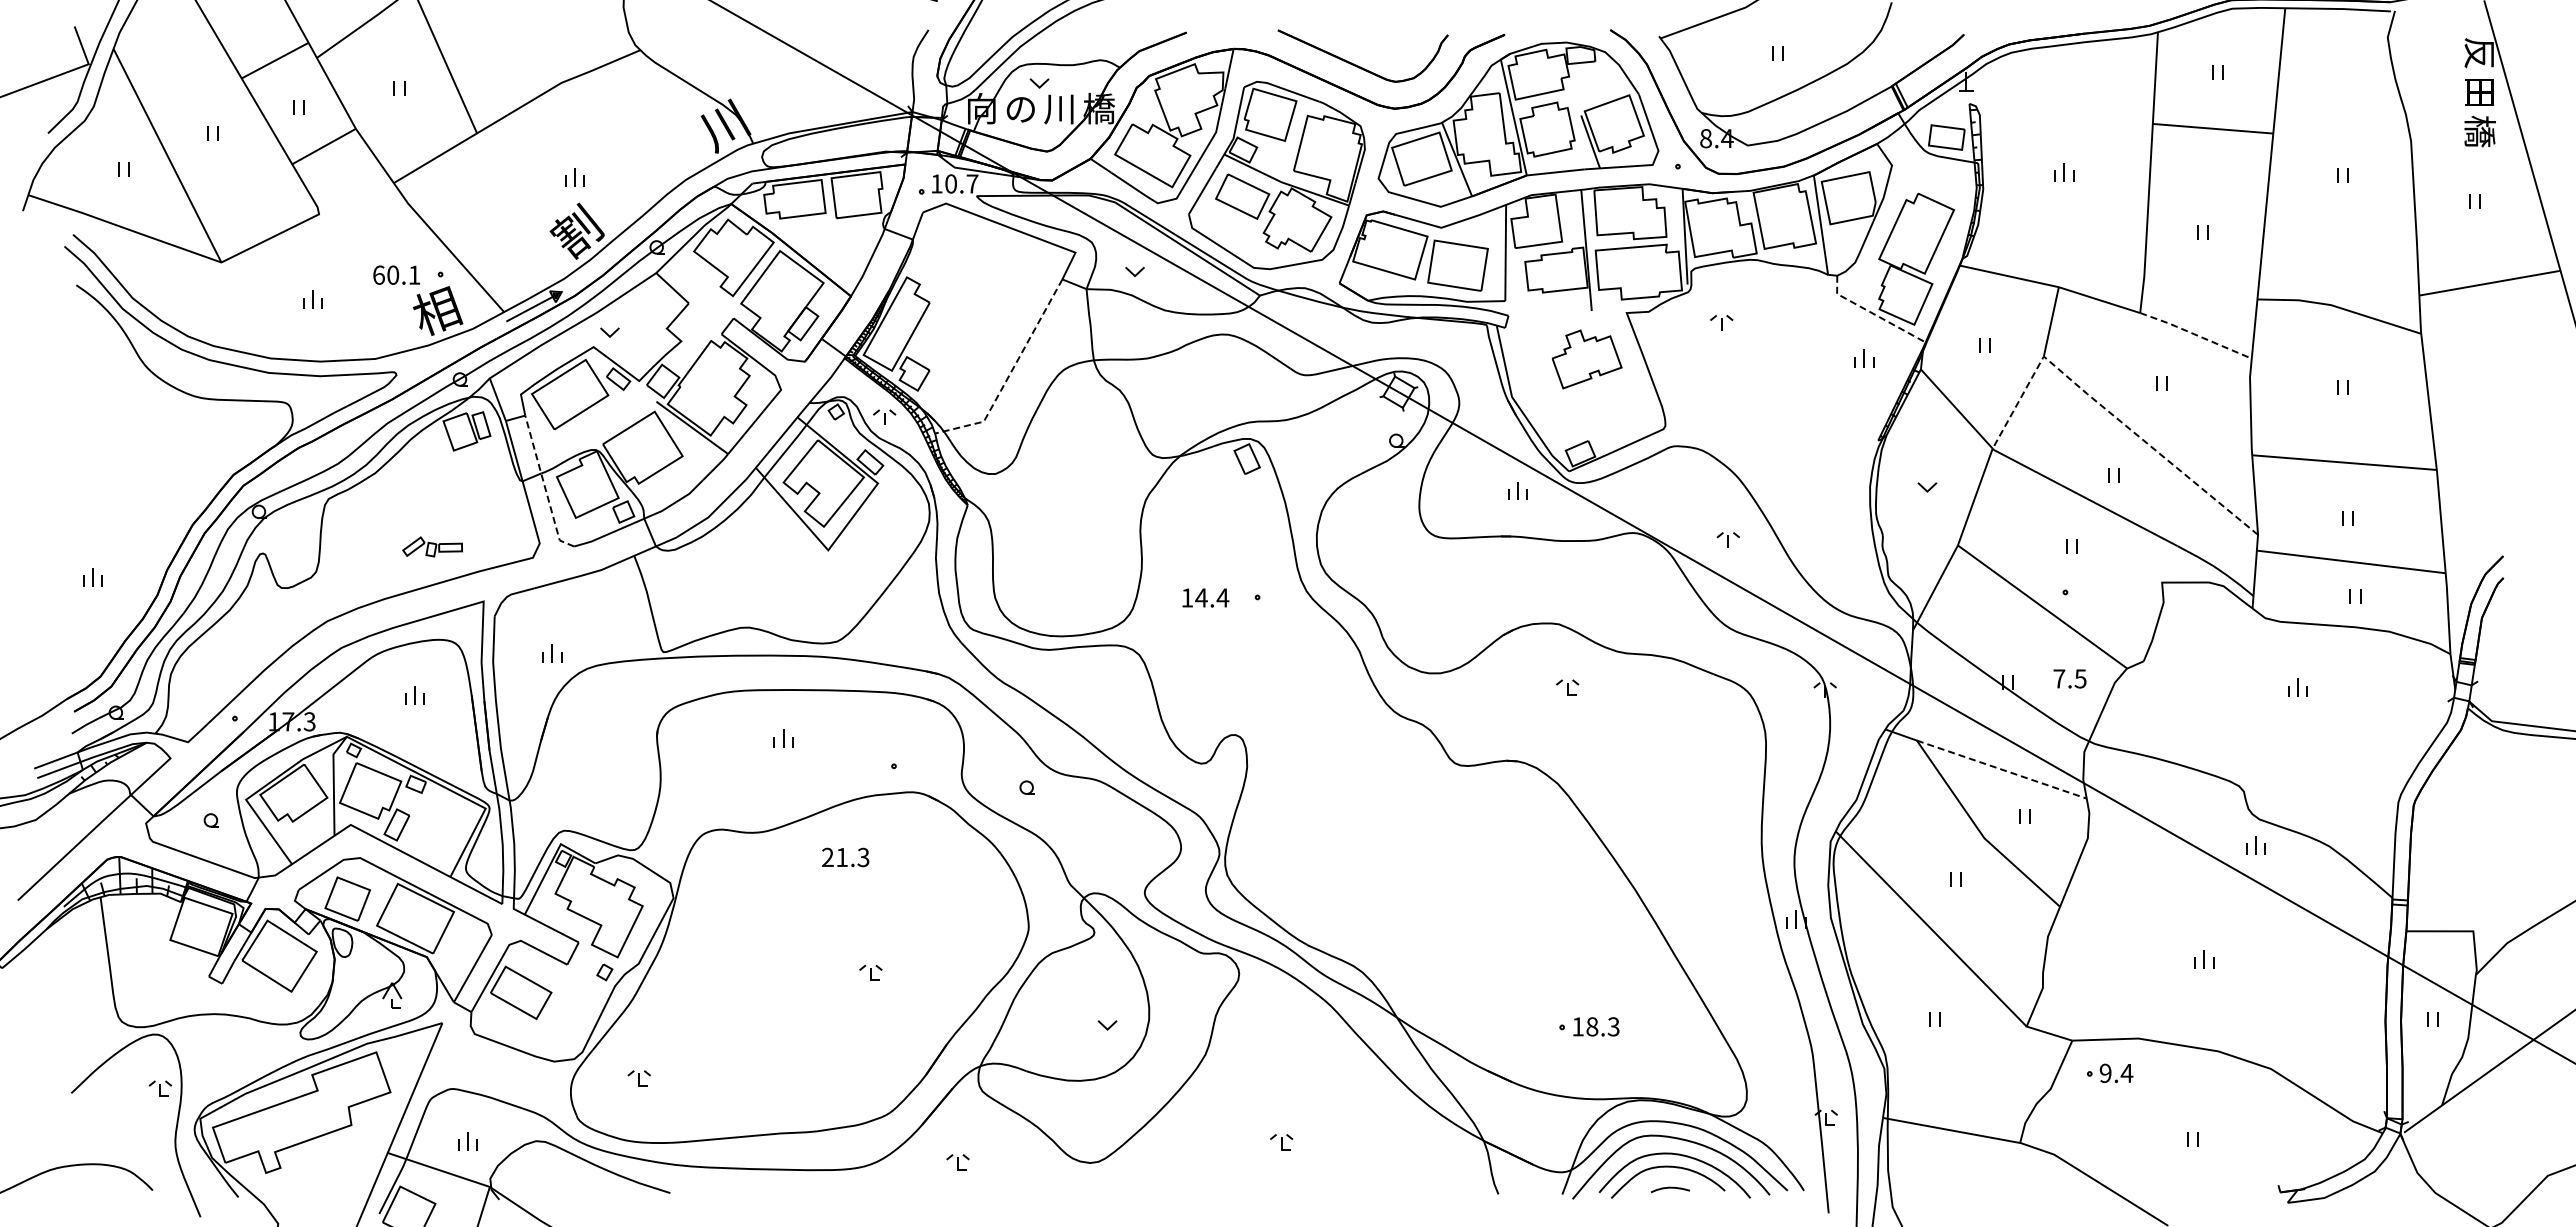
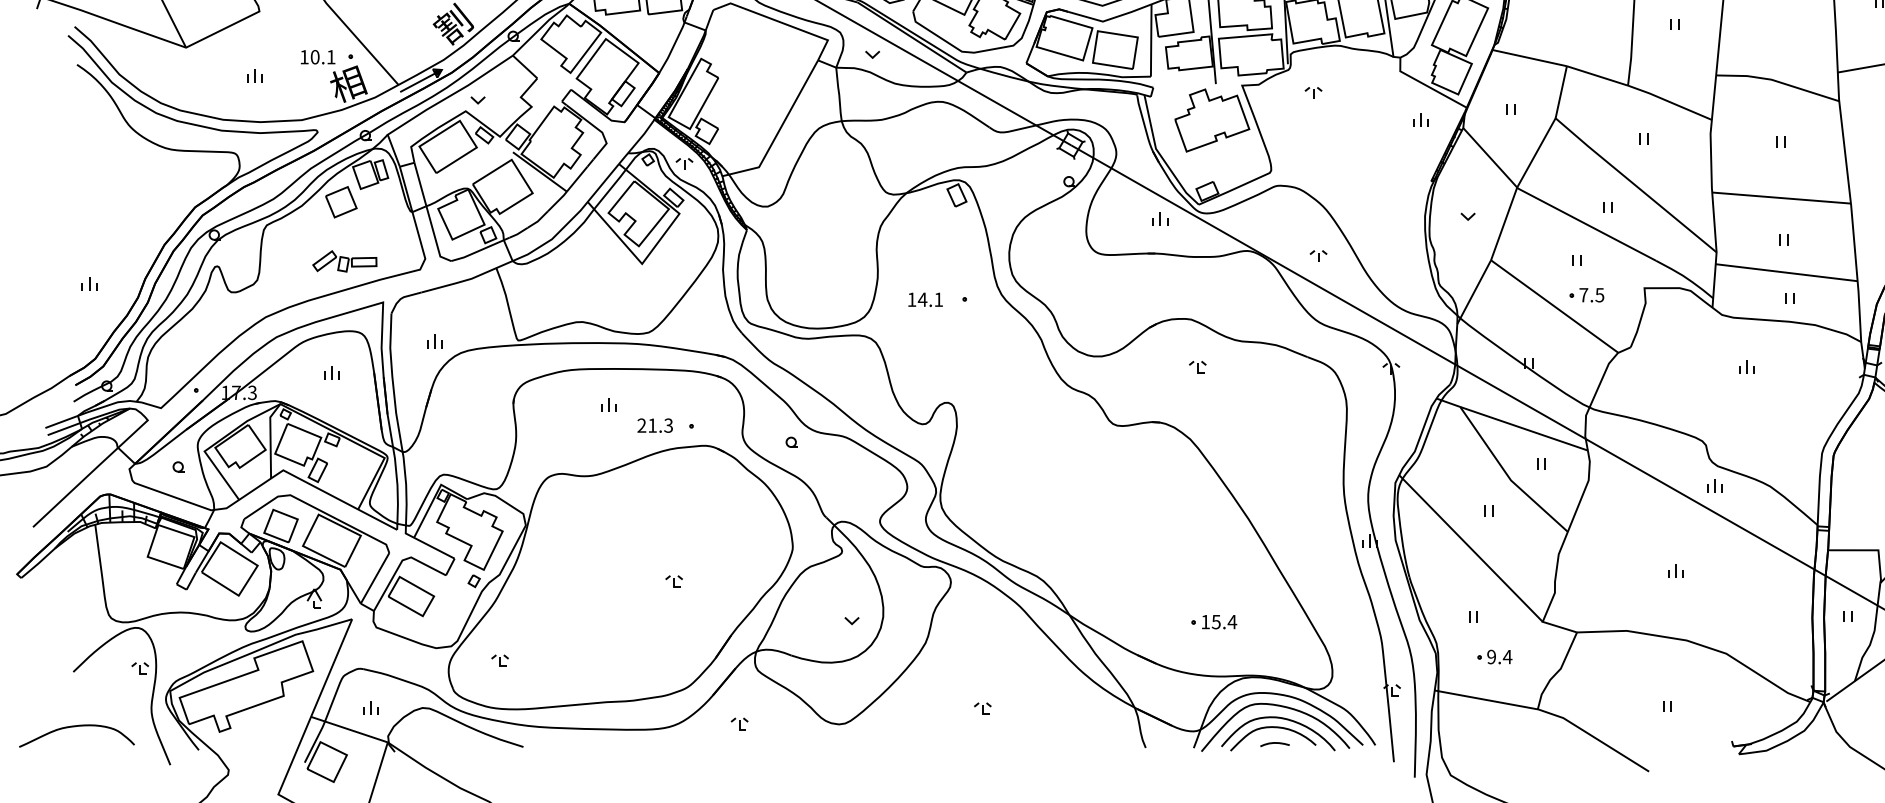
text: (378, 274) -> (304, 56), 60.1 -> 10.1
line: (1873, 313) -> (1427, 85), dashed -> solid
line: (2195, 334) -> (1669, 101), dashed -> solid
part: (1587, 359) -> (1212, 120), size x1.43
line: (1010, 373) -> (779, 131), dashed -> solid
line: (2108, 411) -> (1604, 159), dashed -> solid
part: (427, 468) -> (340, 202), added
line: (544, 484) -> (428, 214), dashed -> solid
part: (432, 546) -> (344, 261), size x1.43
text: (1222, 597) -> (938, 299), 14.4 -> 14.1
text: (2069, 678) -> (1591, 294), moved
line: (2001, 769) -> (1523, 428), dashed -> solid
text: (845, 857) -> (655, 425), moved
text: (1603, 1026) -> (1224, 621), 18.3 -> 15.4
part: (2110, 1073) -> (1495, 657), moved

